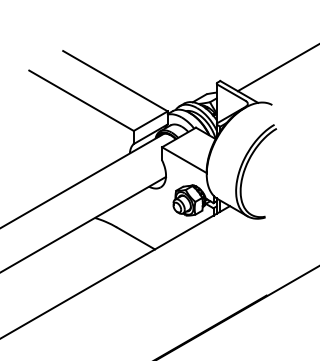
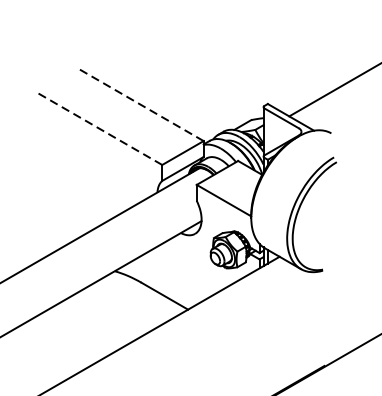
line: (115, 80) -> (139, 103), solid -> dashed
line: (81, 100) -> (98, 127), solid -> dashed

